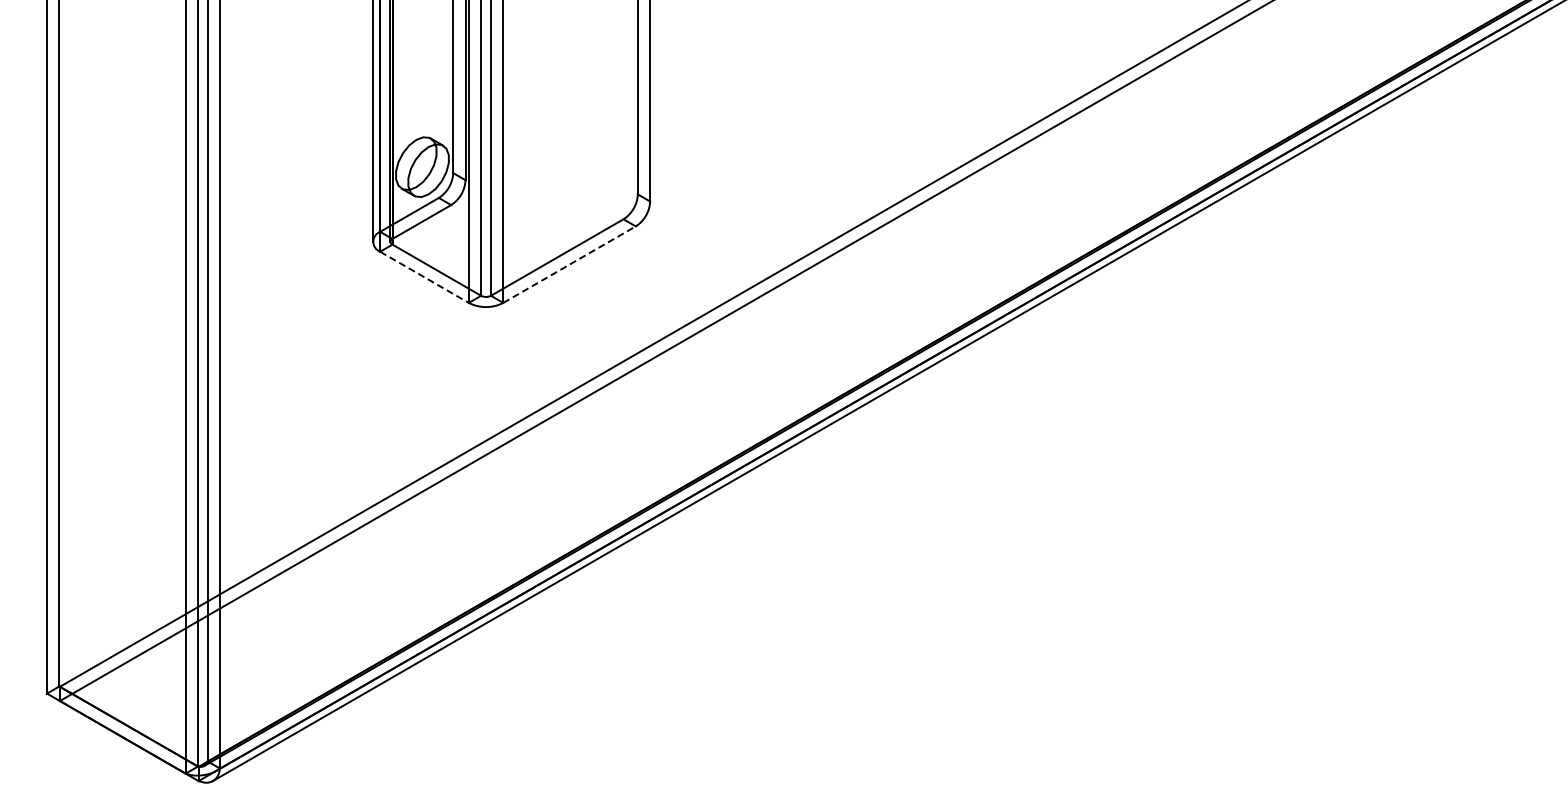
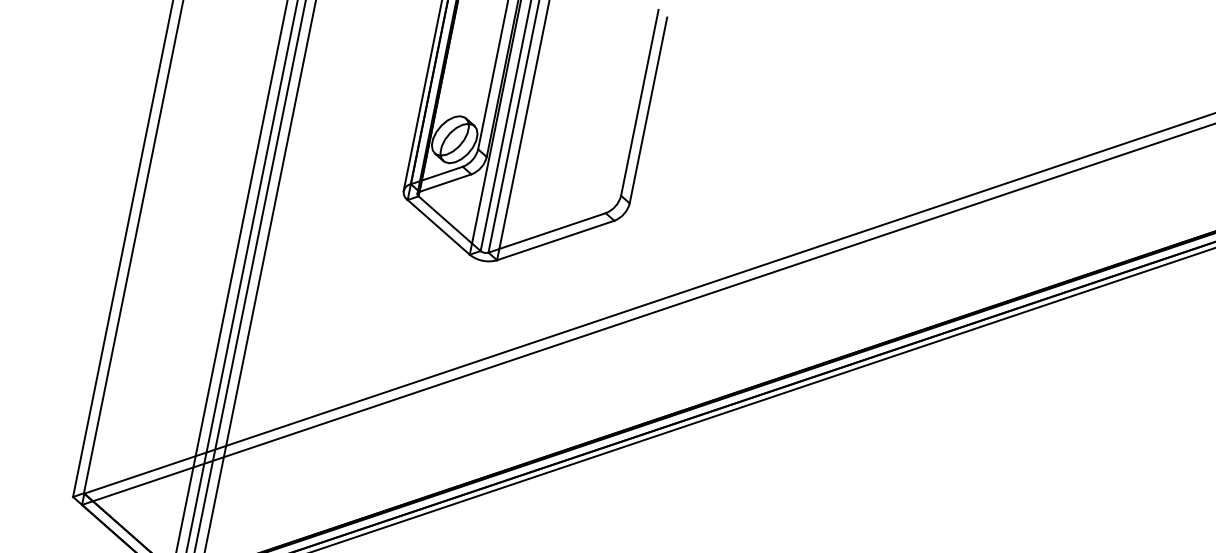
line: (569, 264) -> (555, 240), dashed -> solid
line: (424, 277) -> (438, 227), dashed -> solid

